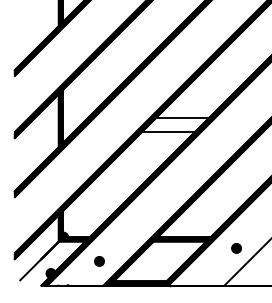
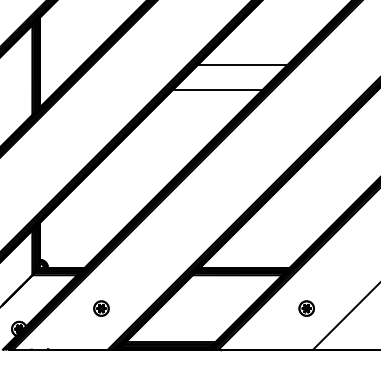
part: (236, 248) -> (306, 308), moved

